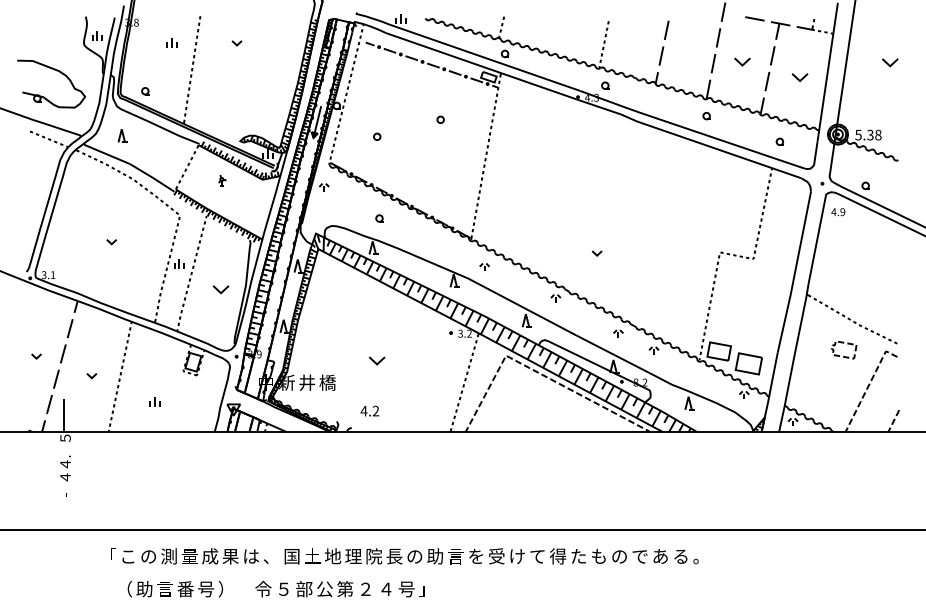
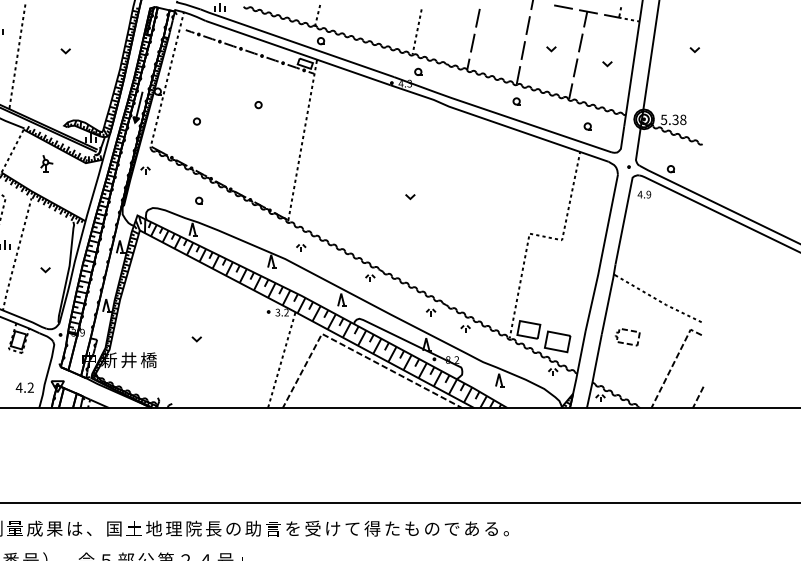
part: (236, 43) -> (65, 51), moved
part: (742, 62) -> (551, 49), size x0.62
part: (890, 63) -> (695, 50), size x0.62
part: (800, 77) -> (607, 63), size x0.62
part: (222, 180) -> (46, 163), size x1.67
part: (596, 253) -> (409, 196), moved
part: (221, 289) -> (45, 269), size x0.62
part: (843, 349) -> (627, 336), moved
part: (376, 361) -> (196, 339), size x0.62
text: (369, 410) -> (24, 387), moved

